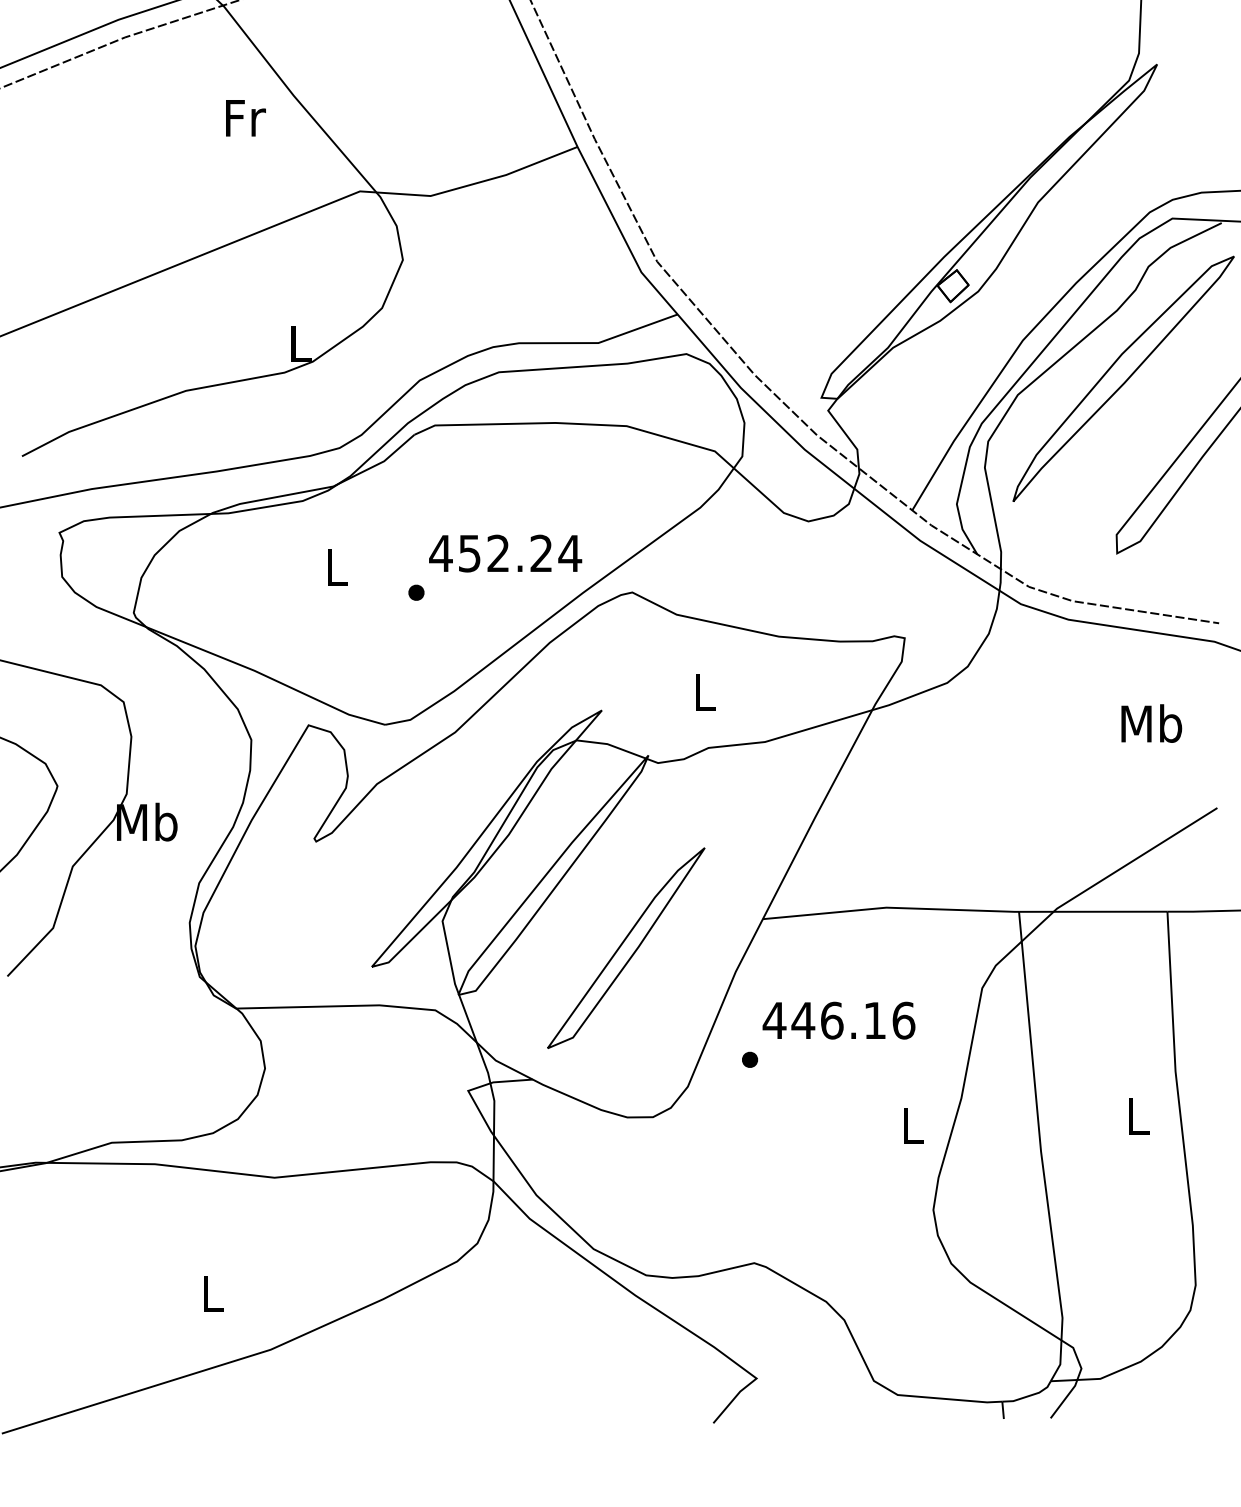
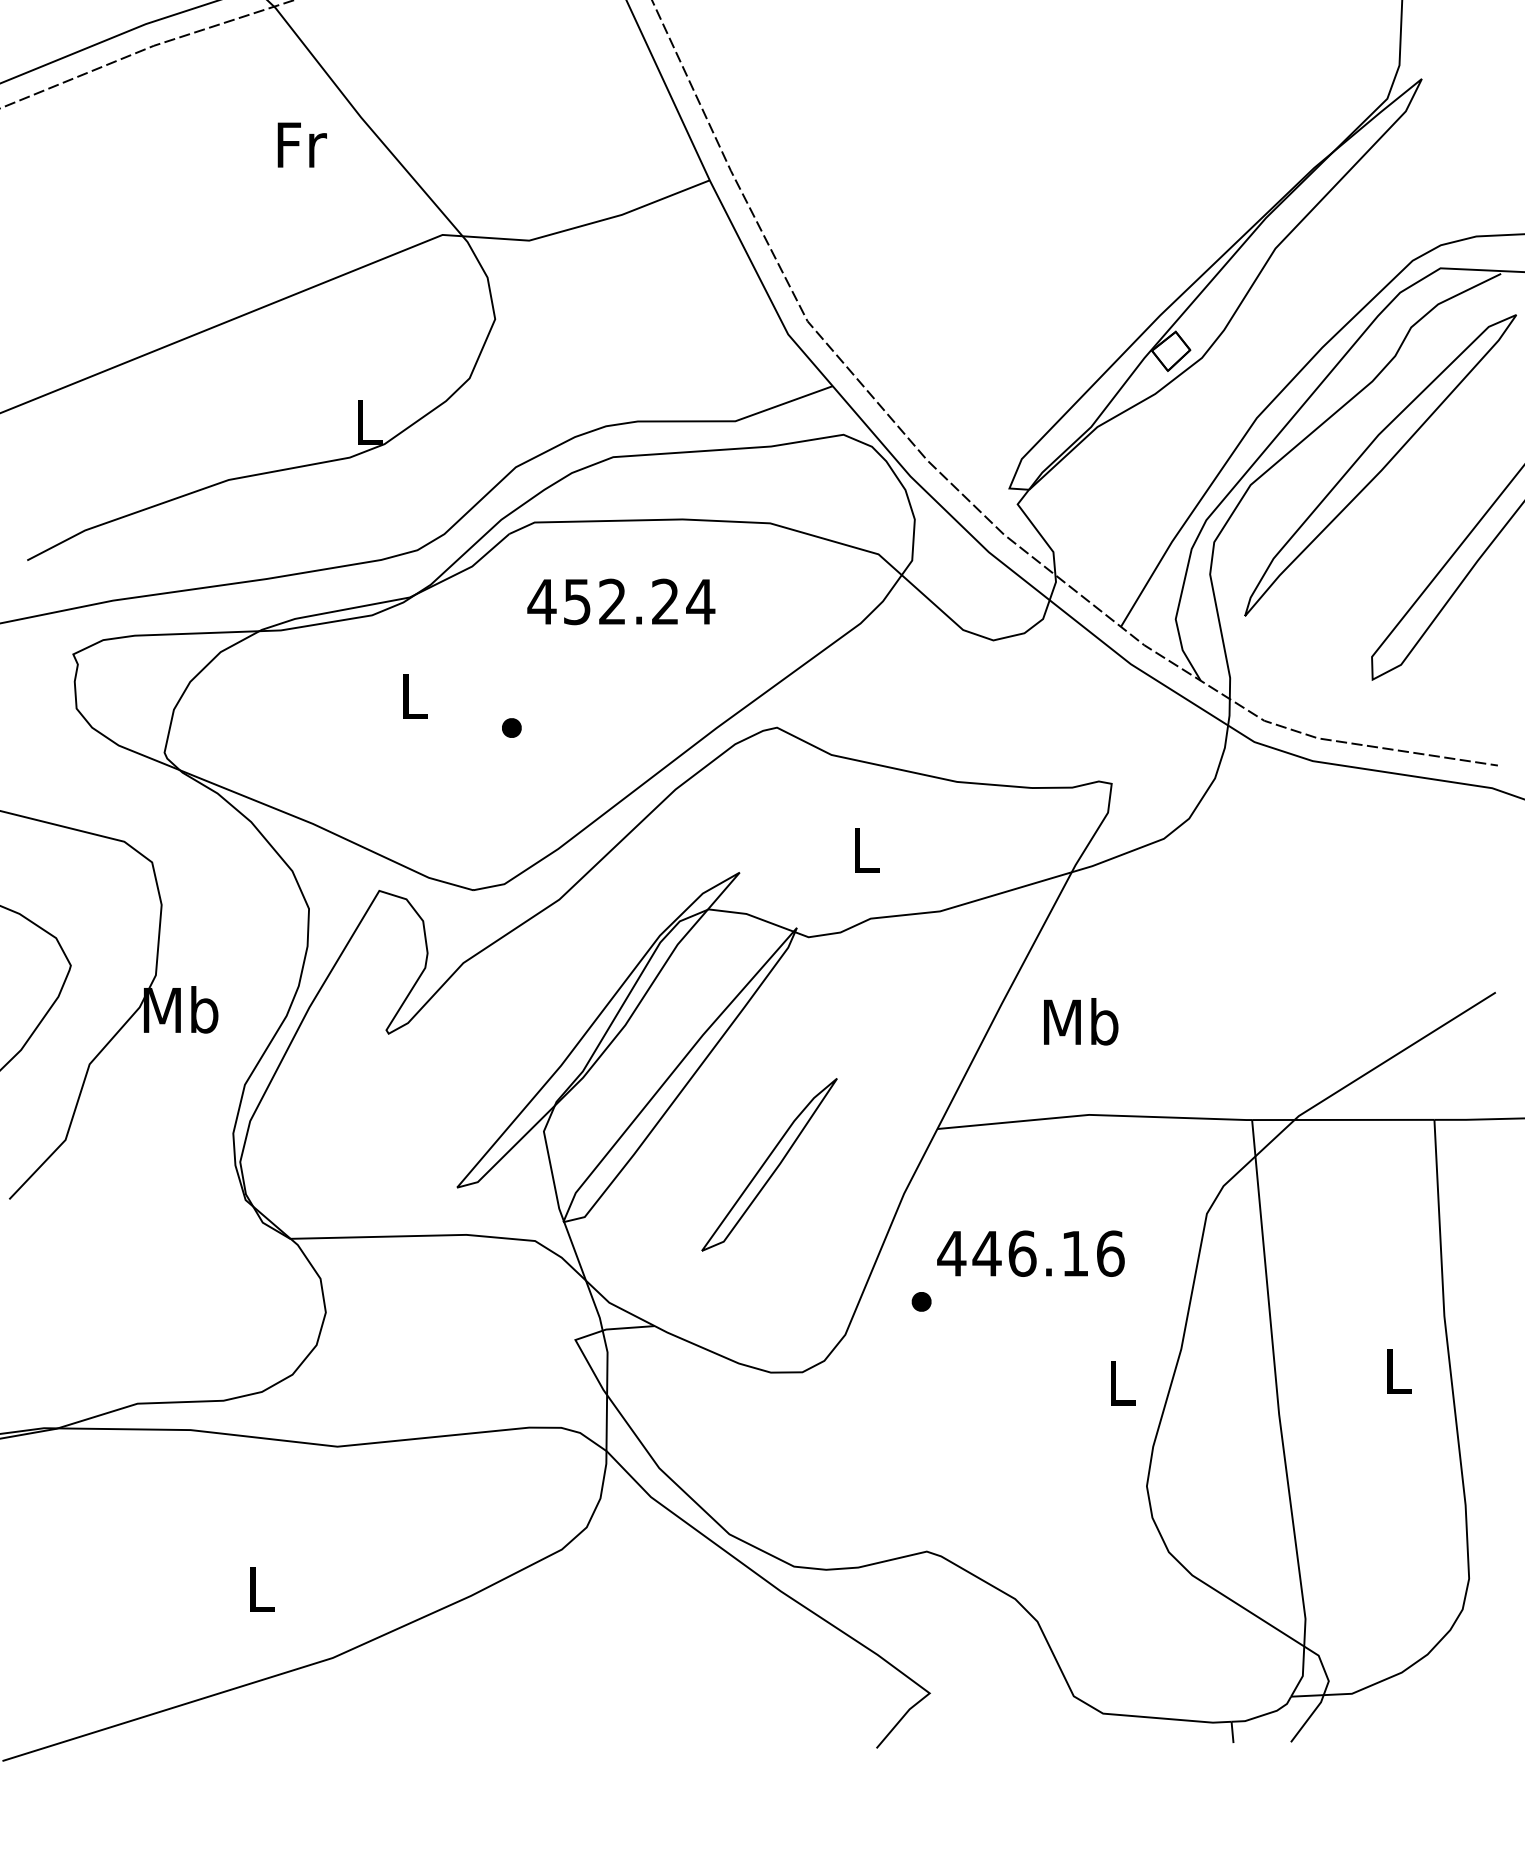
text: (505, 553) -> (621, 601), moved
text: (1152, 723) -> (1081, 1021), moved
part: (626, 948) -> (769, 1164), size x0.7

